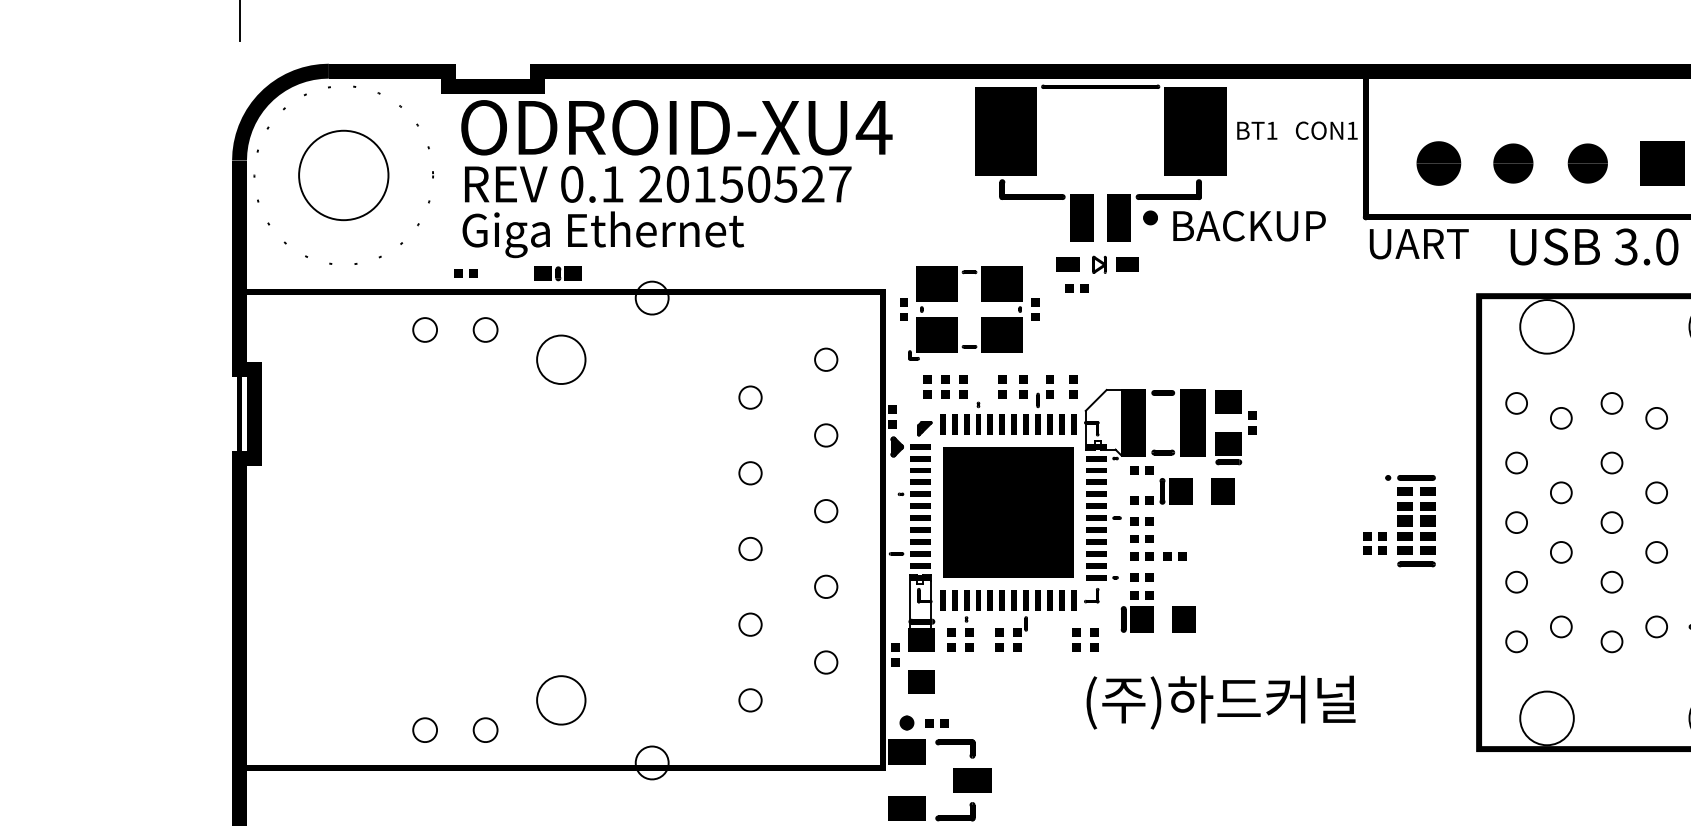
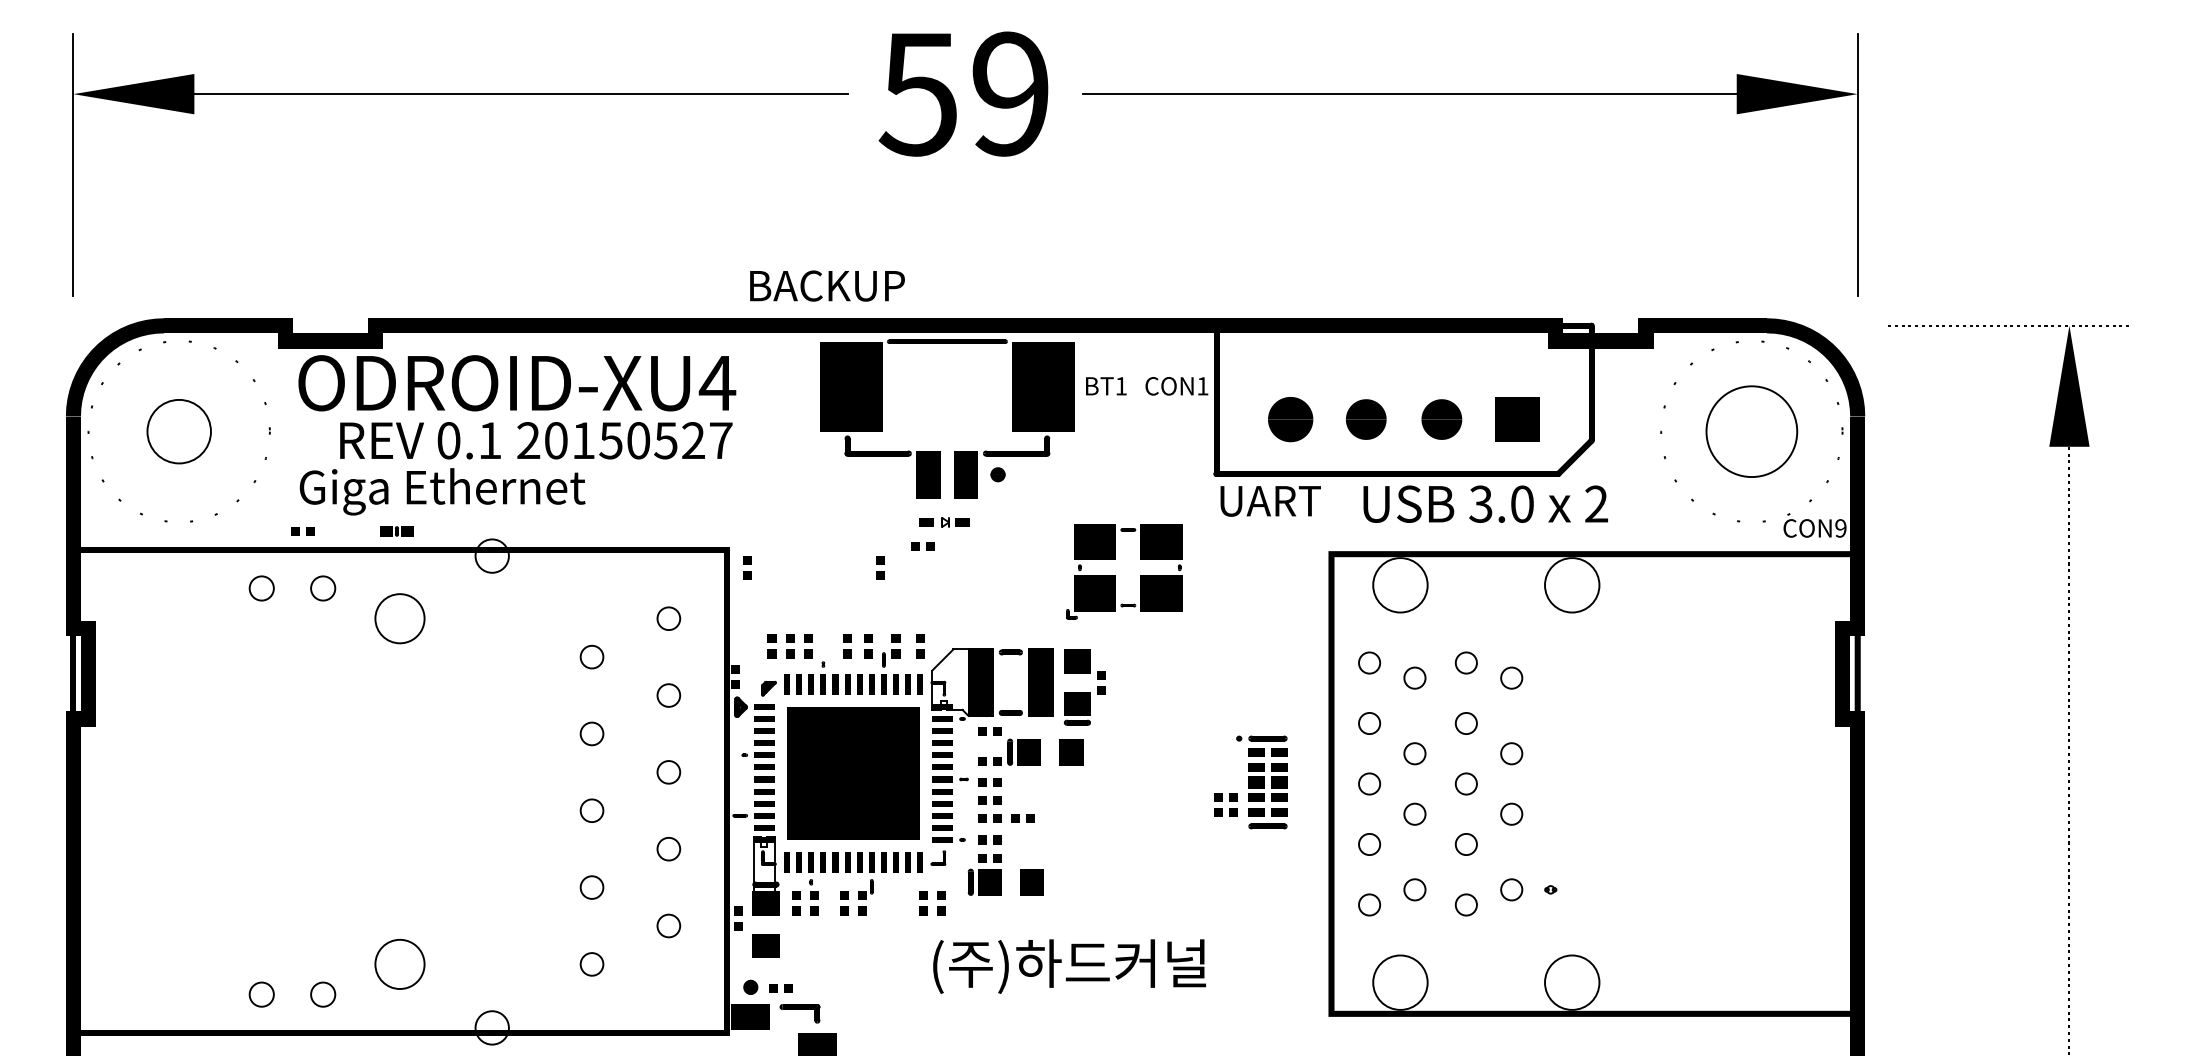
circle: (343, 175) -> (178, 431), size x0.7
text: (658, 184) -> (536, 440), moved
text: (1249, 225) -> (827, 285), moved
part: (1097, 264) -> (944, 522), size x0.6
part: (557, 273) -> (396, 531), size x0.7
part: (956, 317) -> (1115, 575), moved

